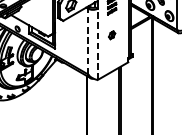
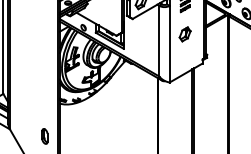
part: (111, 35) -> (184, 34), size x1.67
line: (88, 40) -> (159, 40), dashed -> solid
line: (97, 43) -> (169, 43), dashed -> solid

